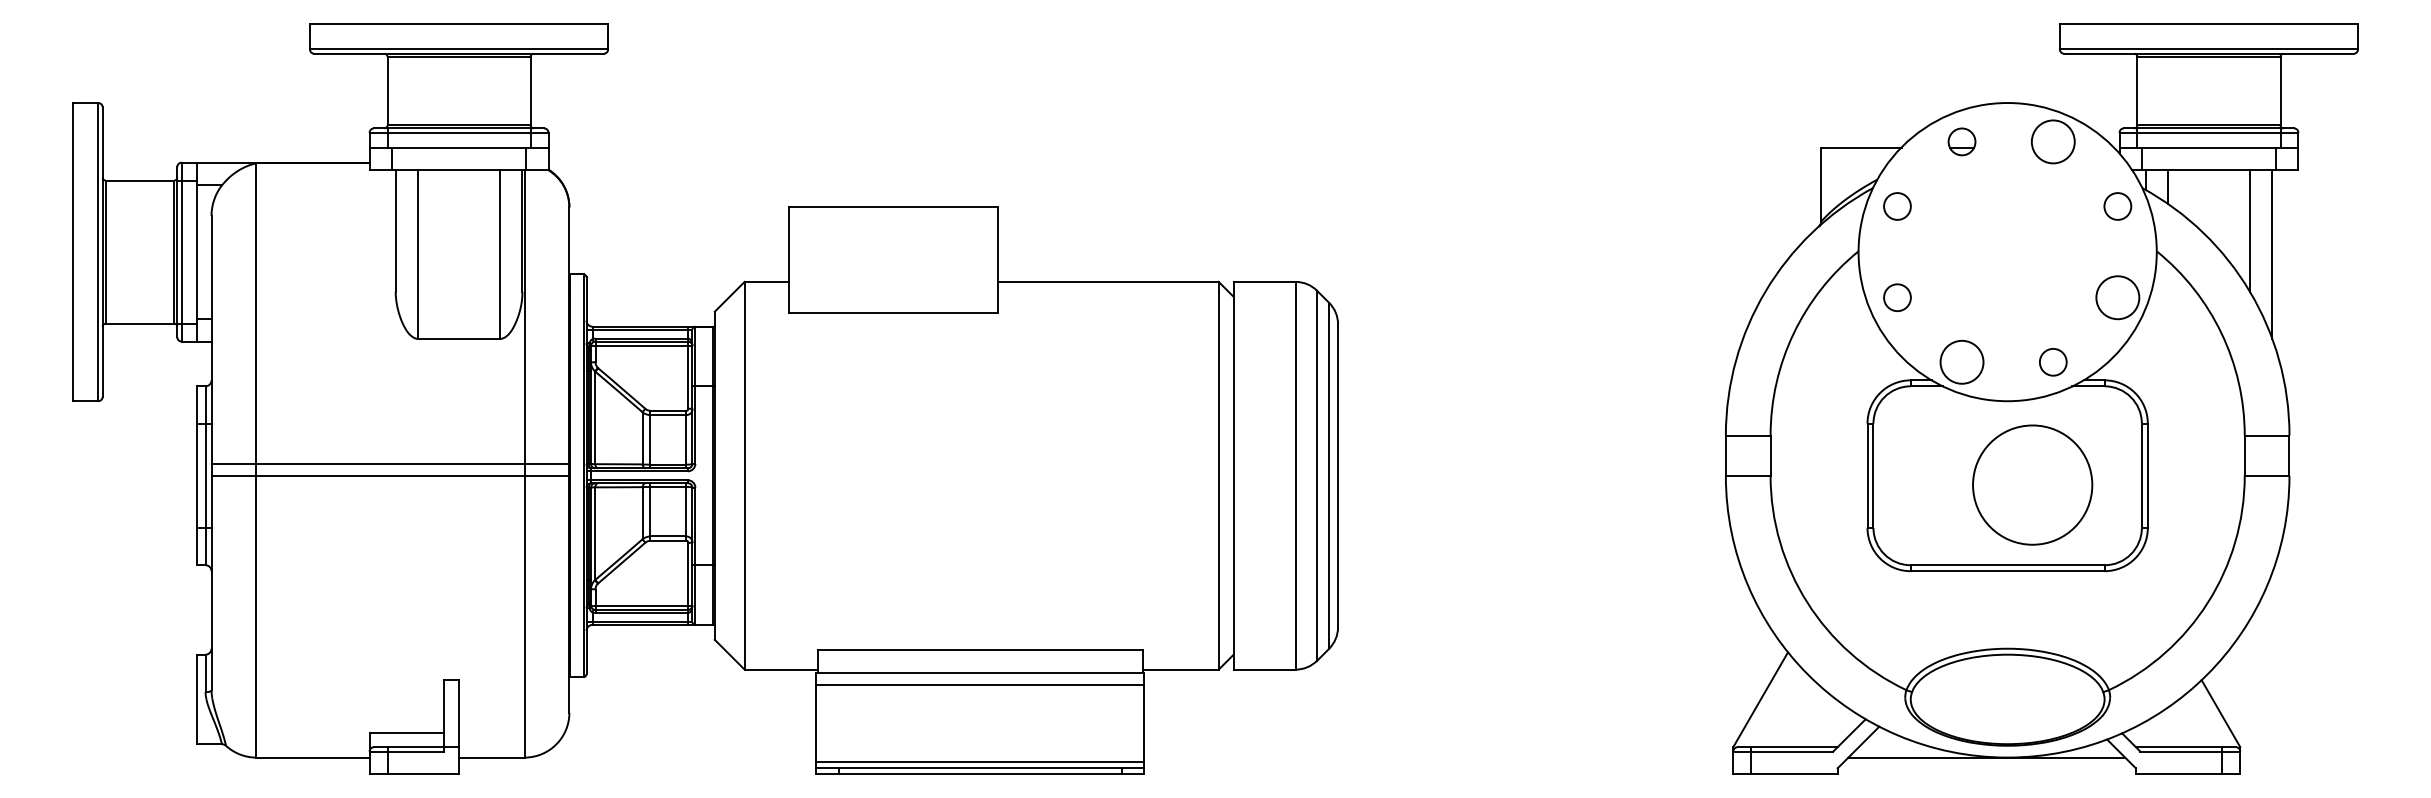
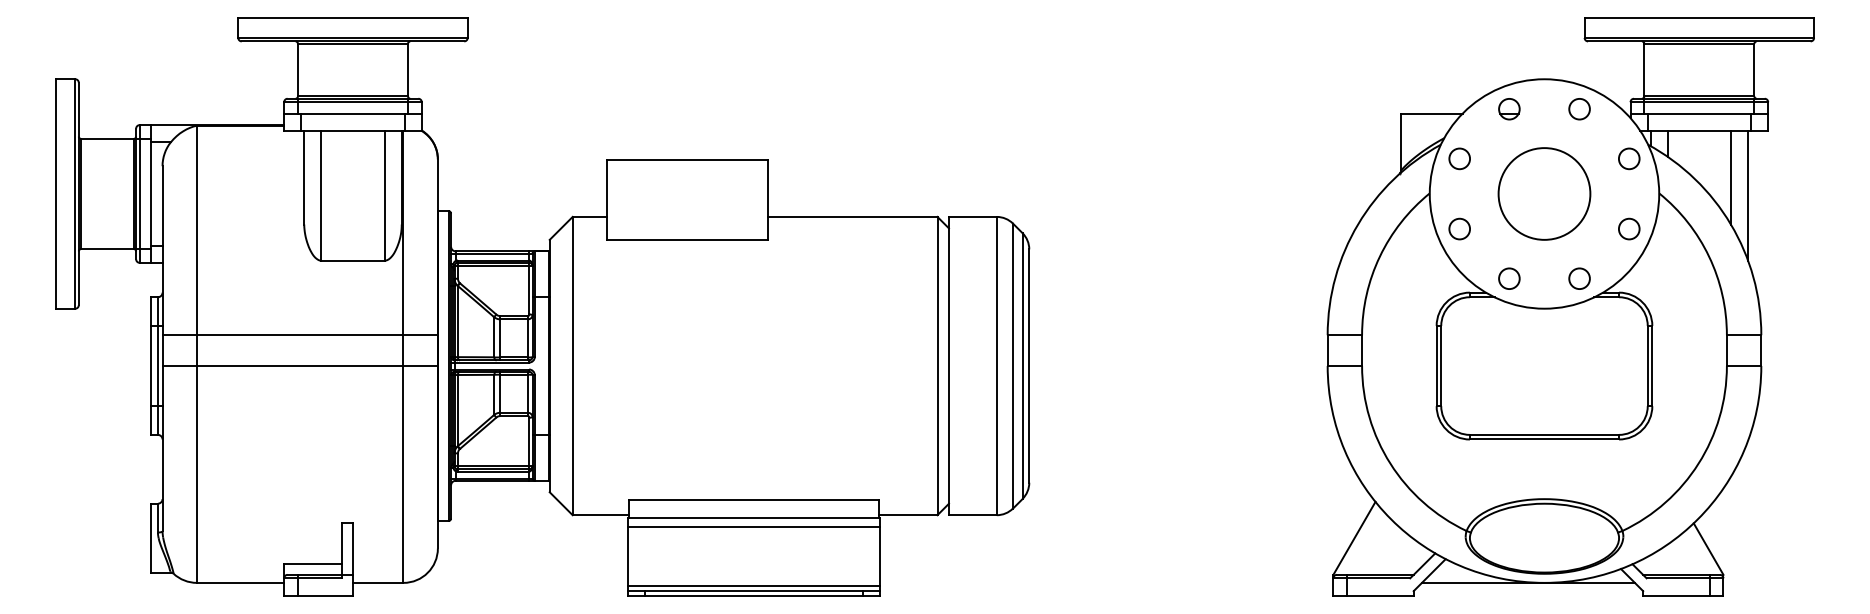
circle: (2052, 141) -> (1578, 108), size x0.62
circle: (2117, 297) -> (1628, 228), size x0.62
circle: (1961, 361) -> (1508, 278), size x0.62
line: (390, 463) -> (300, 335), moved
circle: (2032, 484) -> (1544, 193), moved

